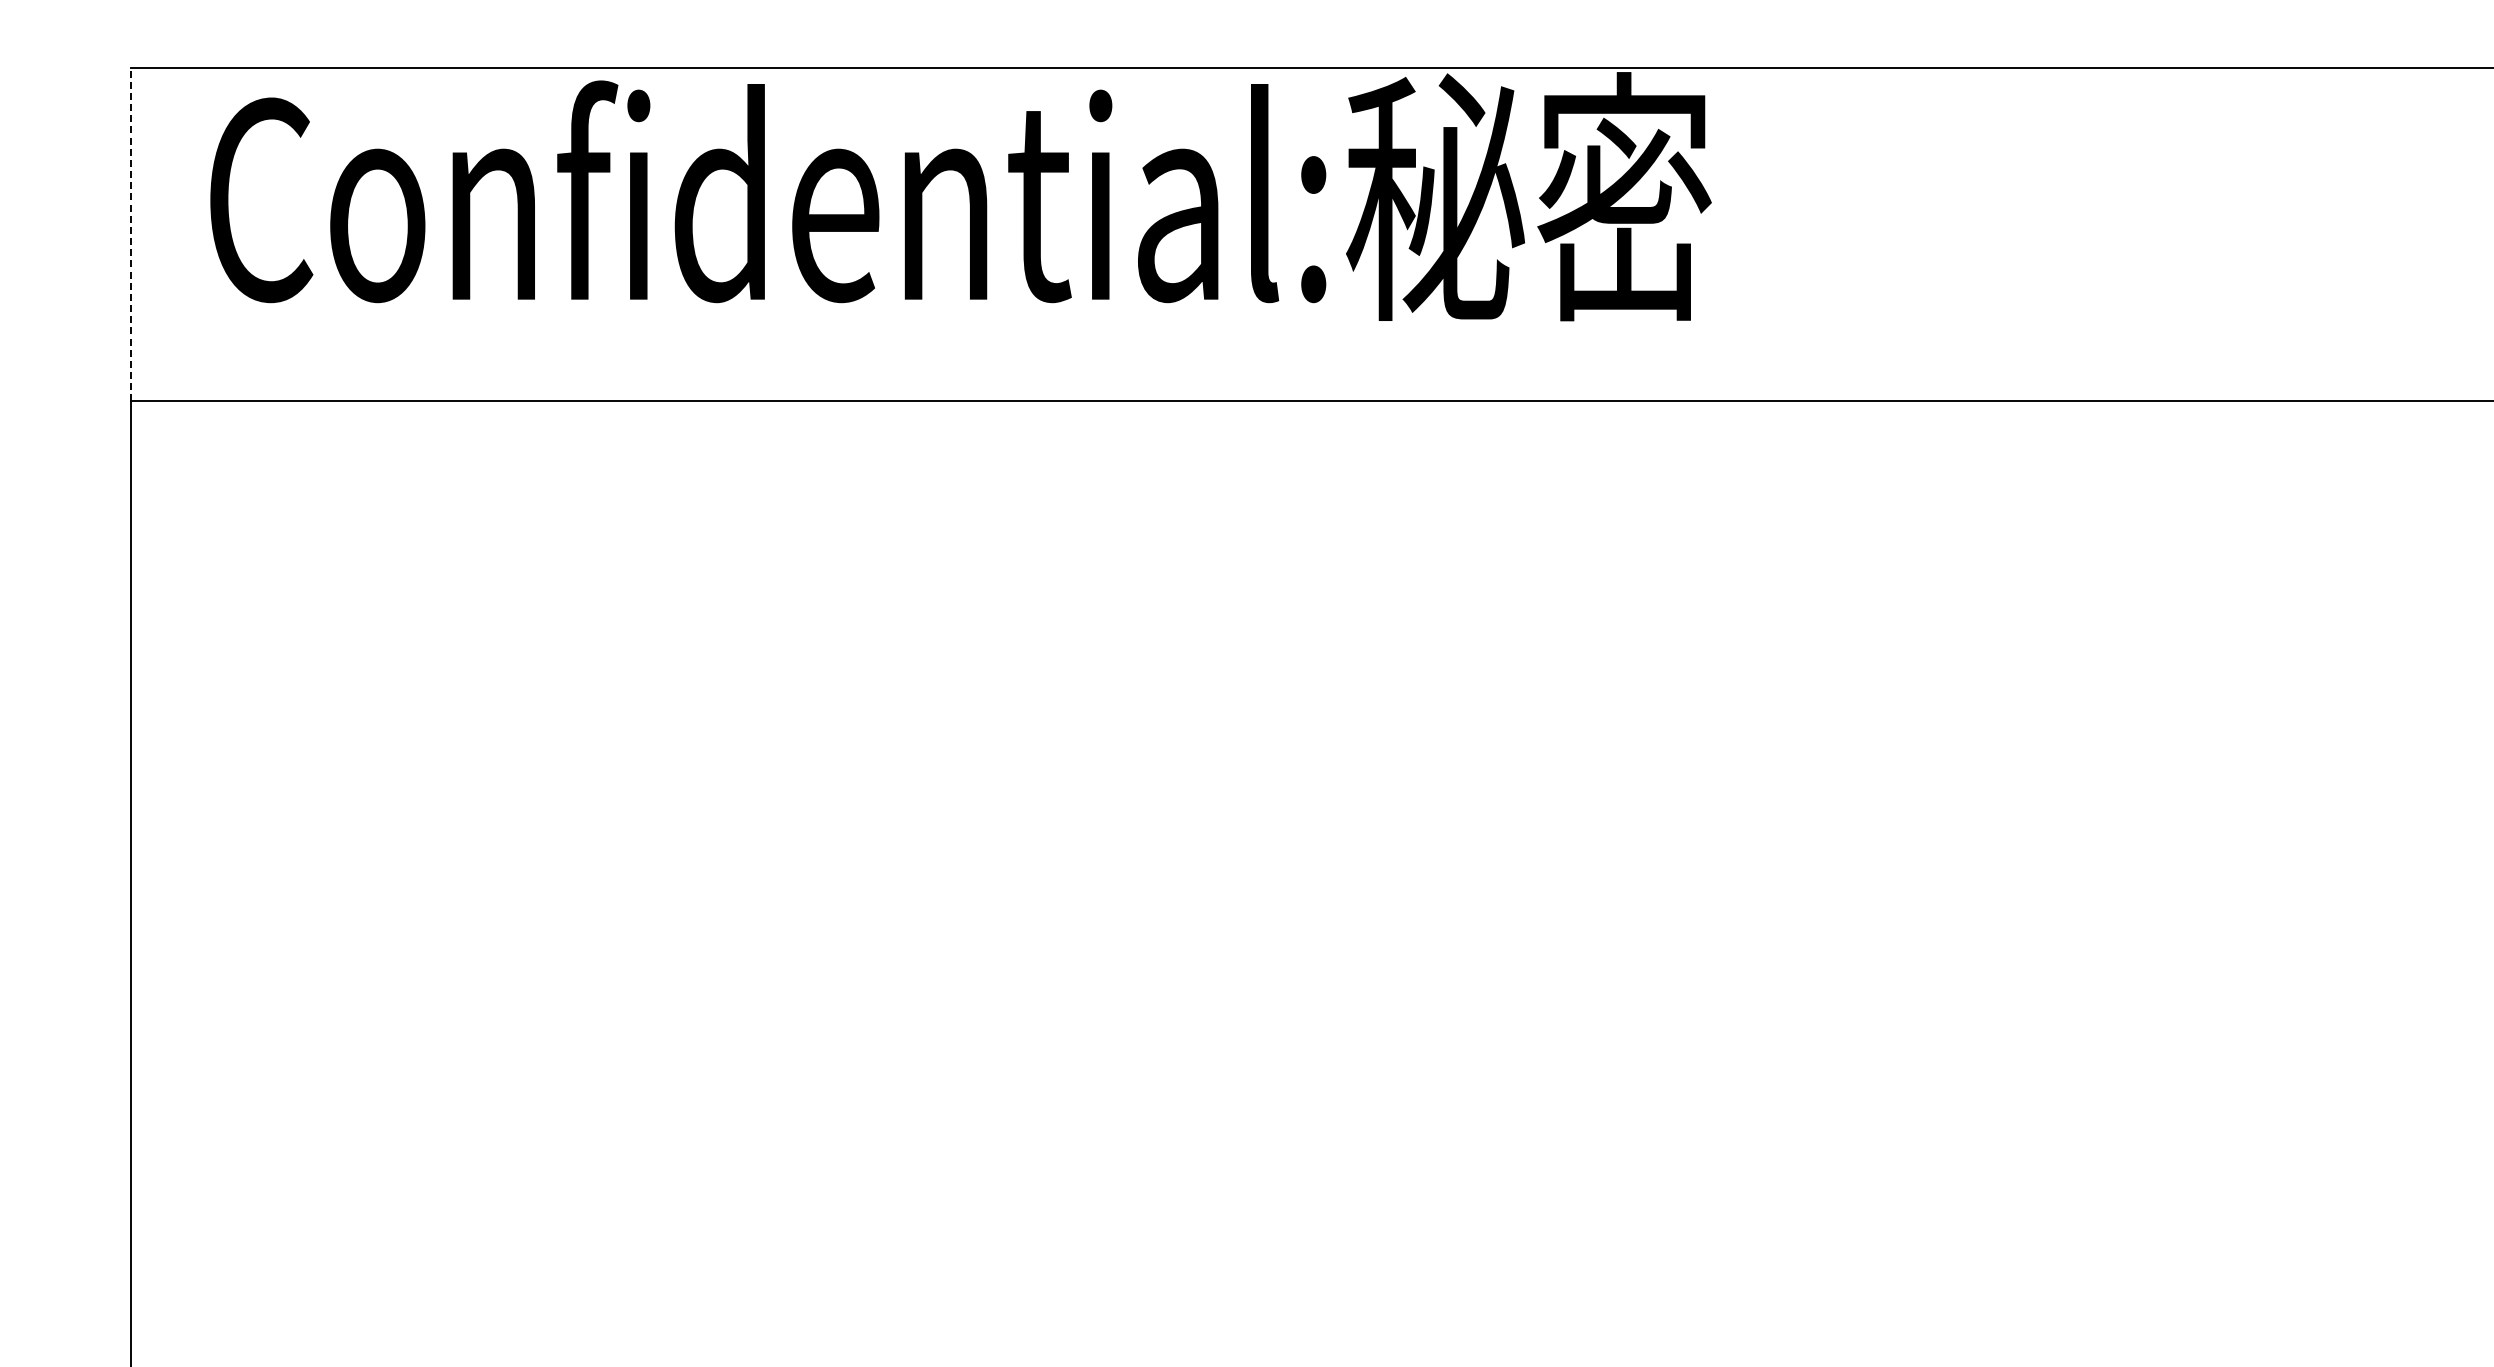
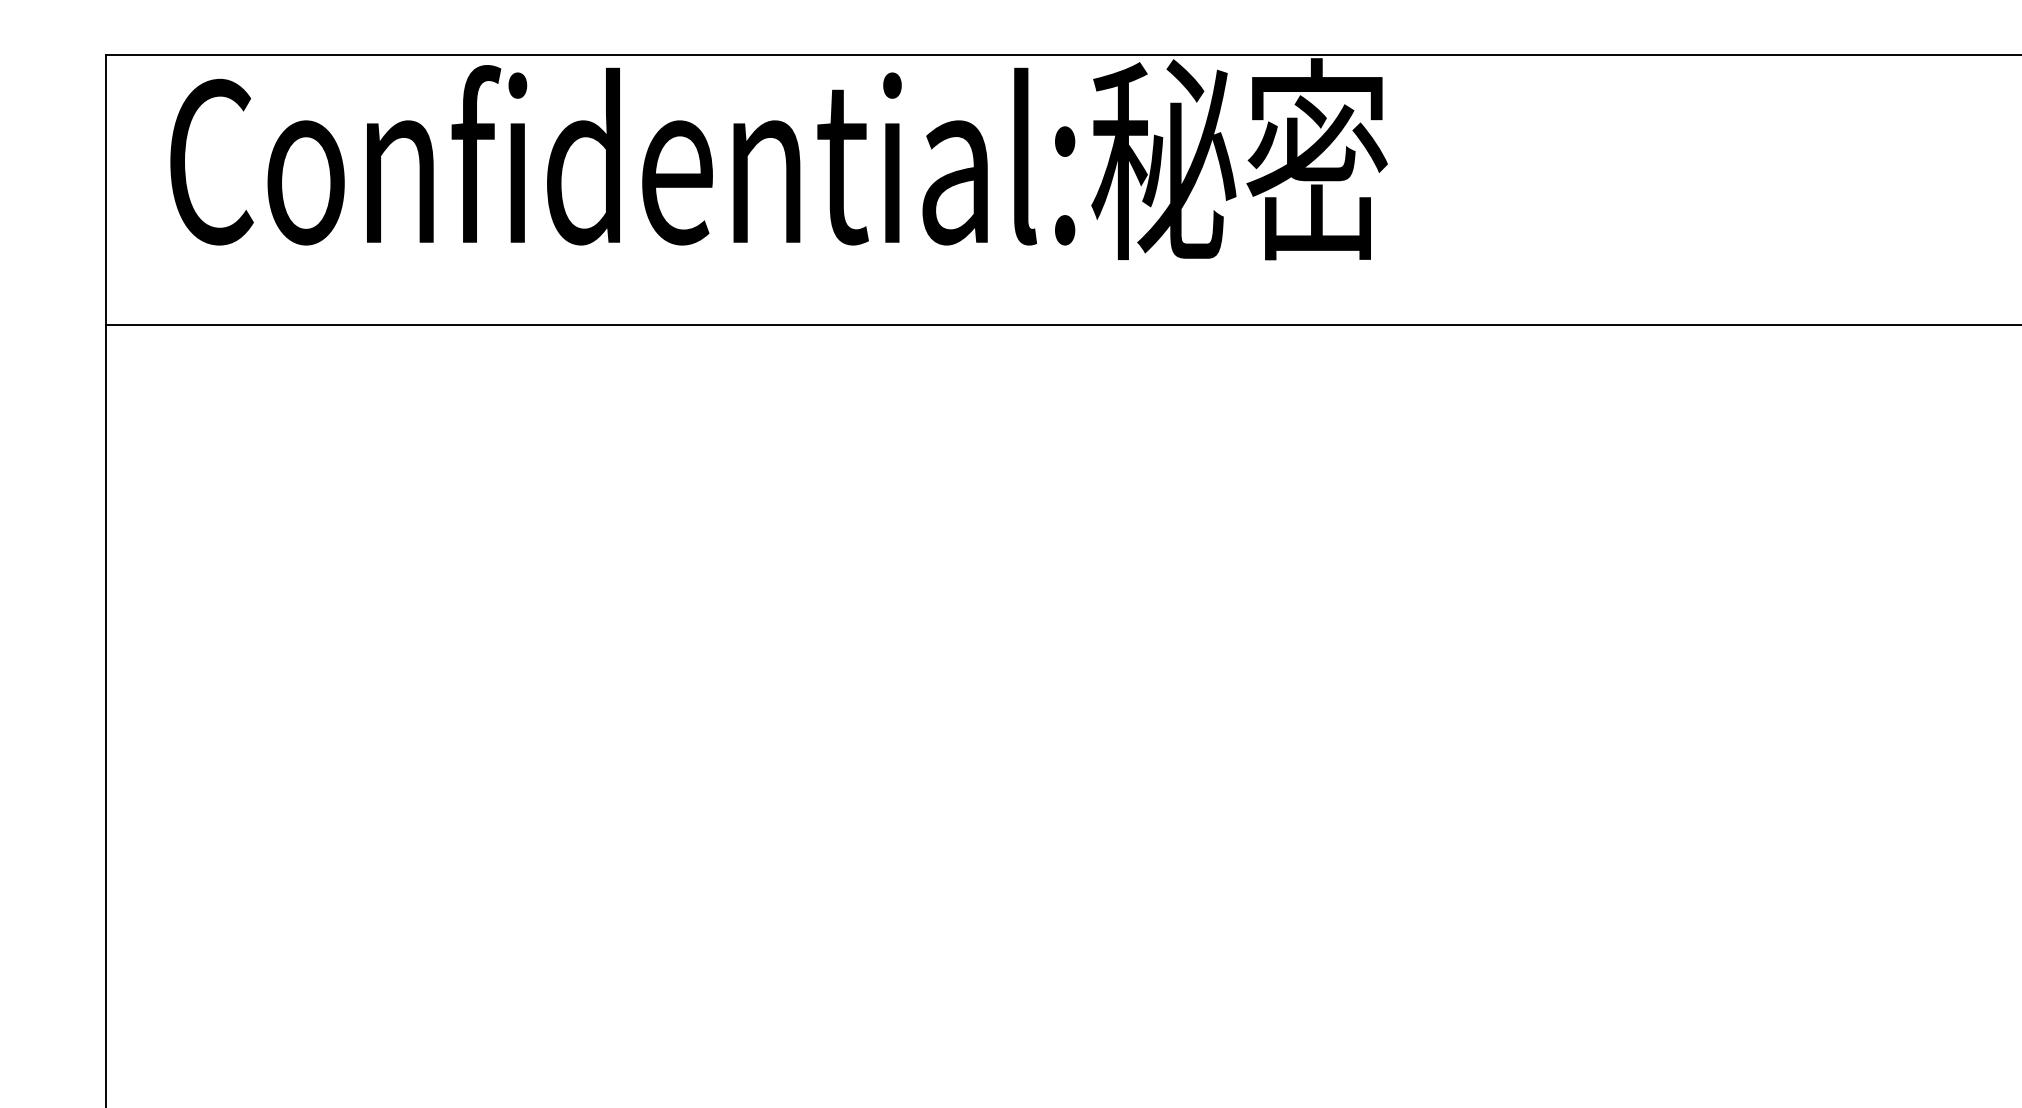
line: (131, 234) -> (106, 189), dashed -> solid

